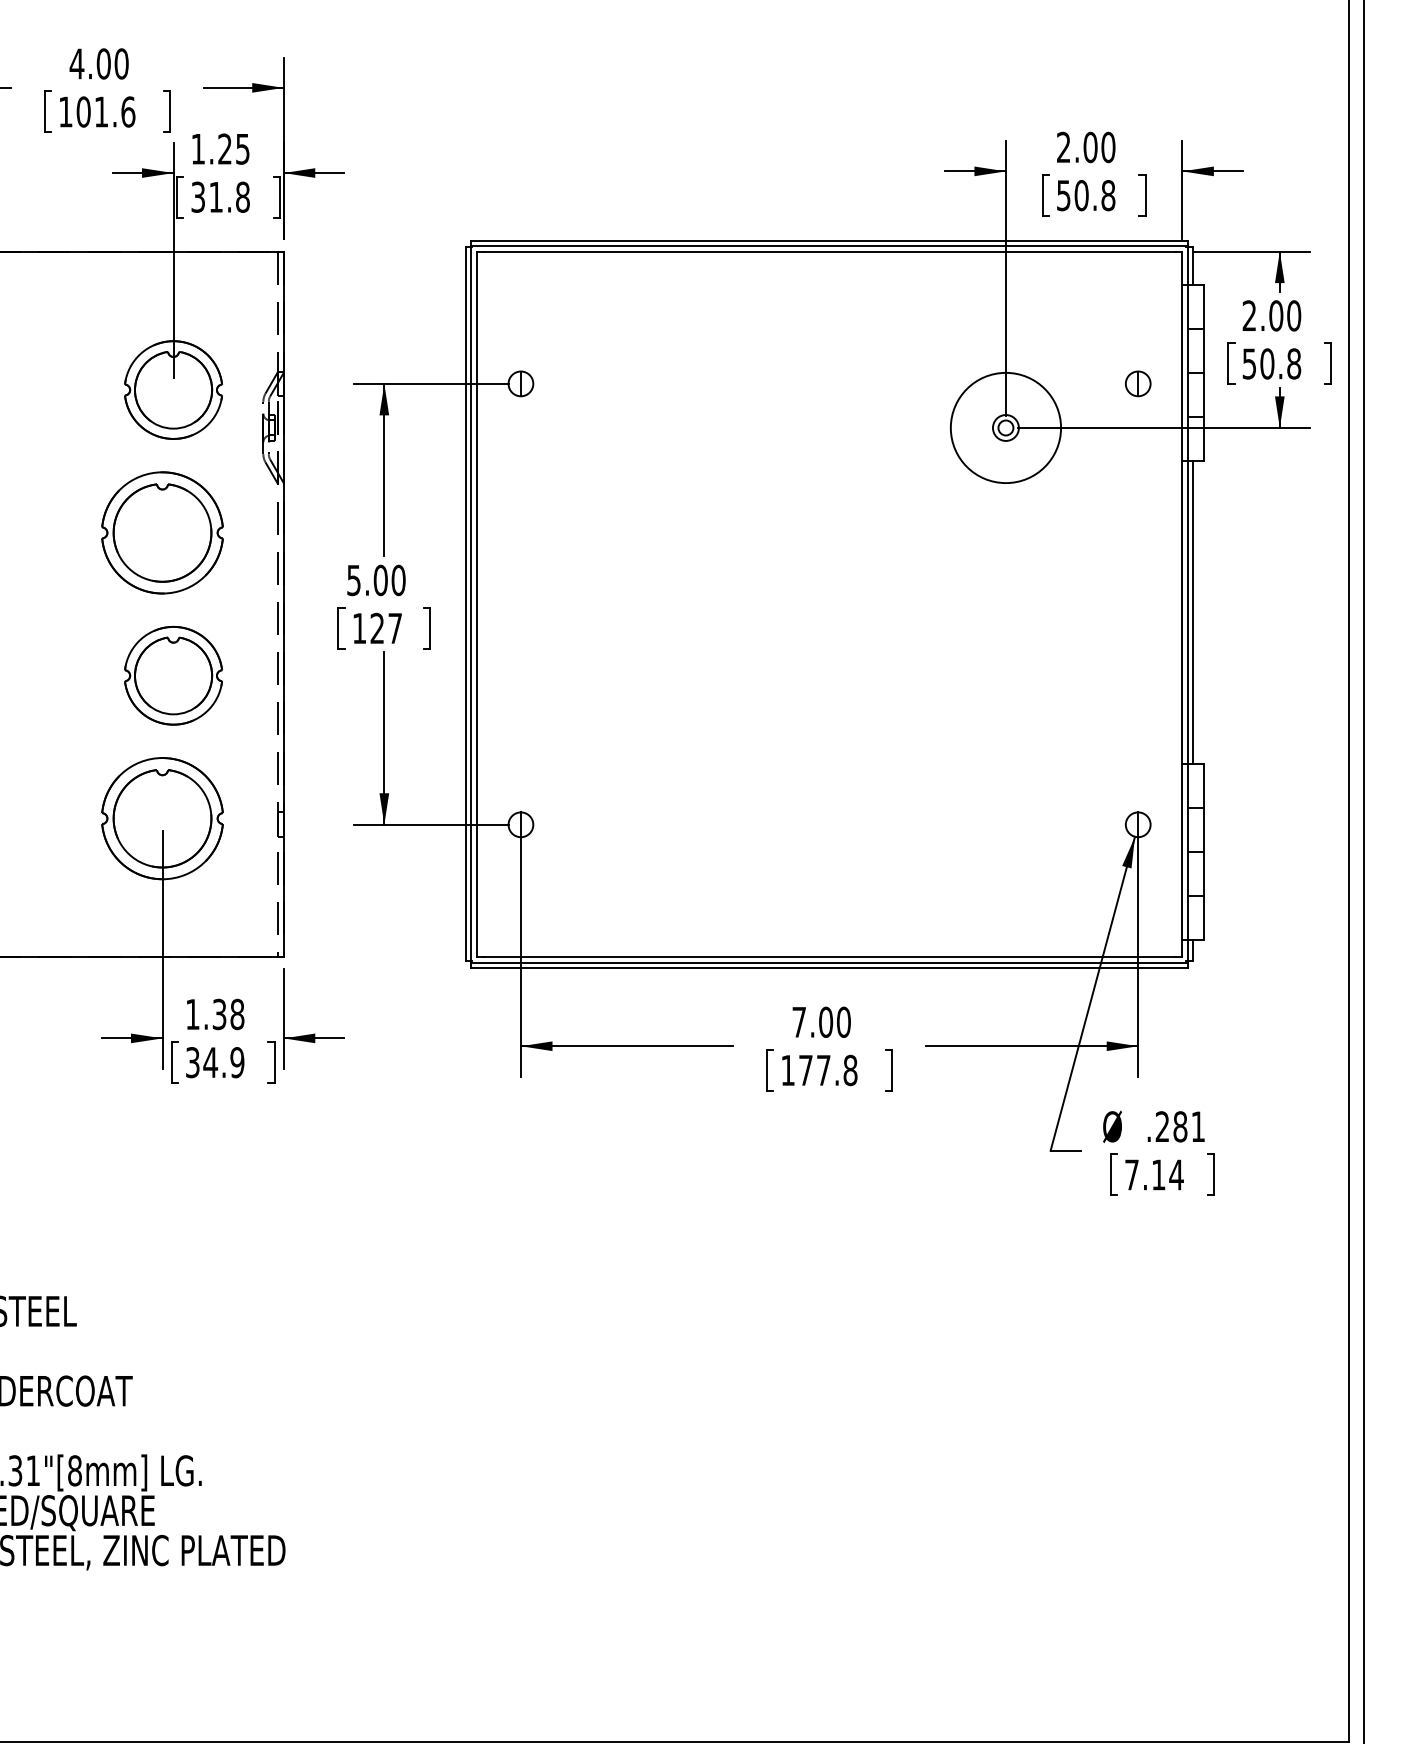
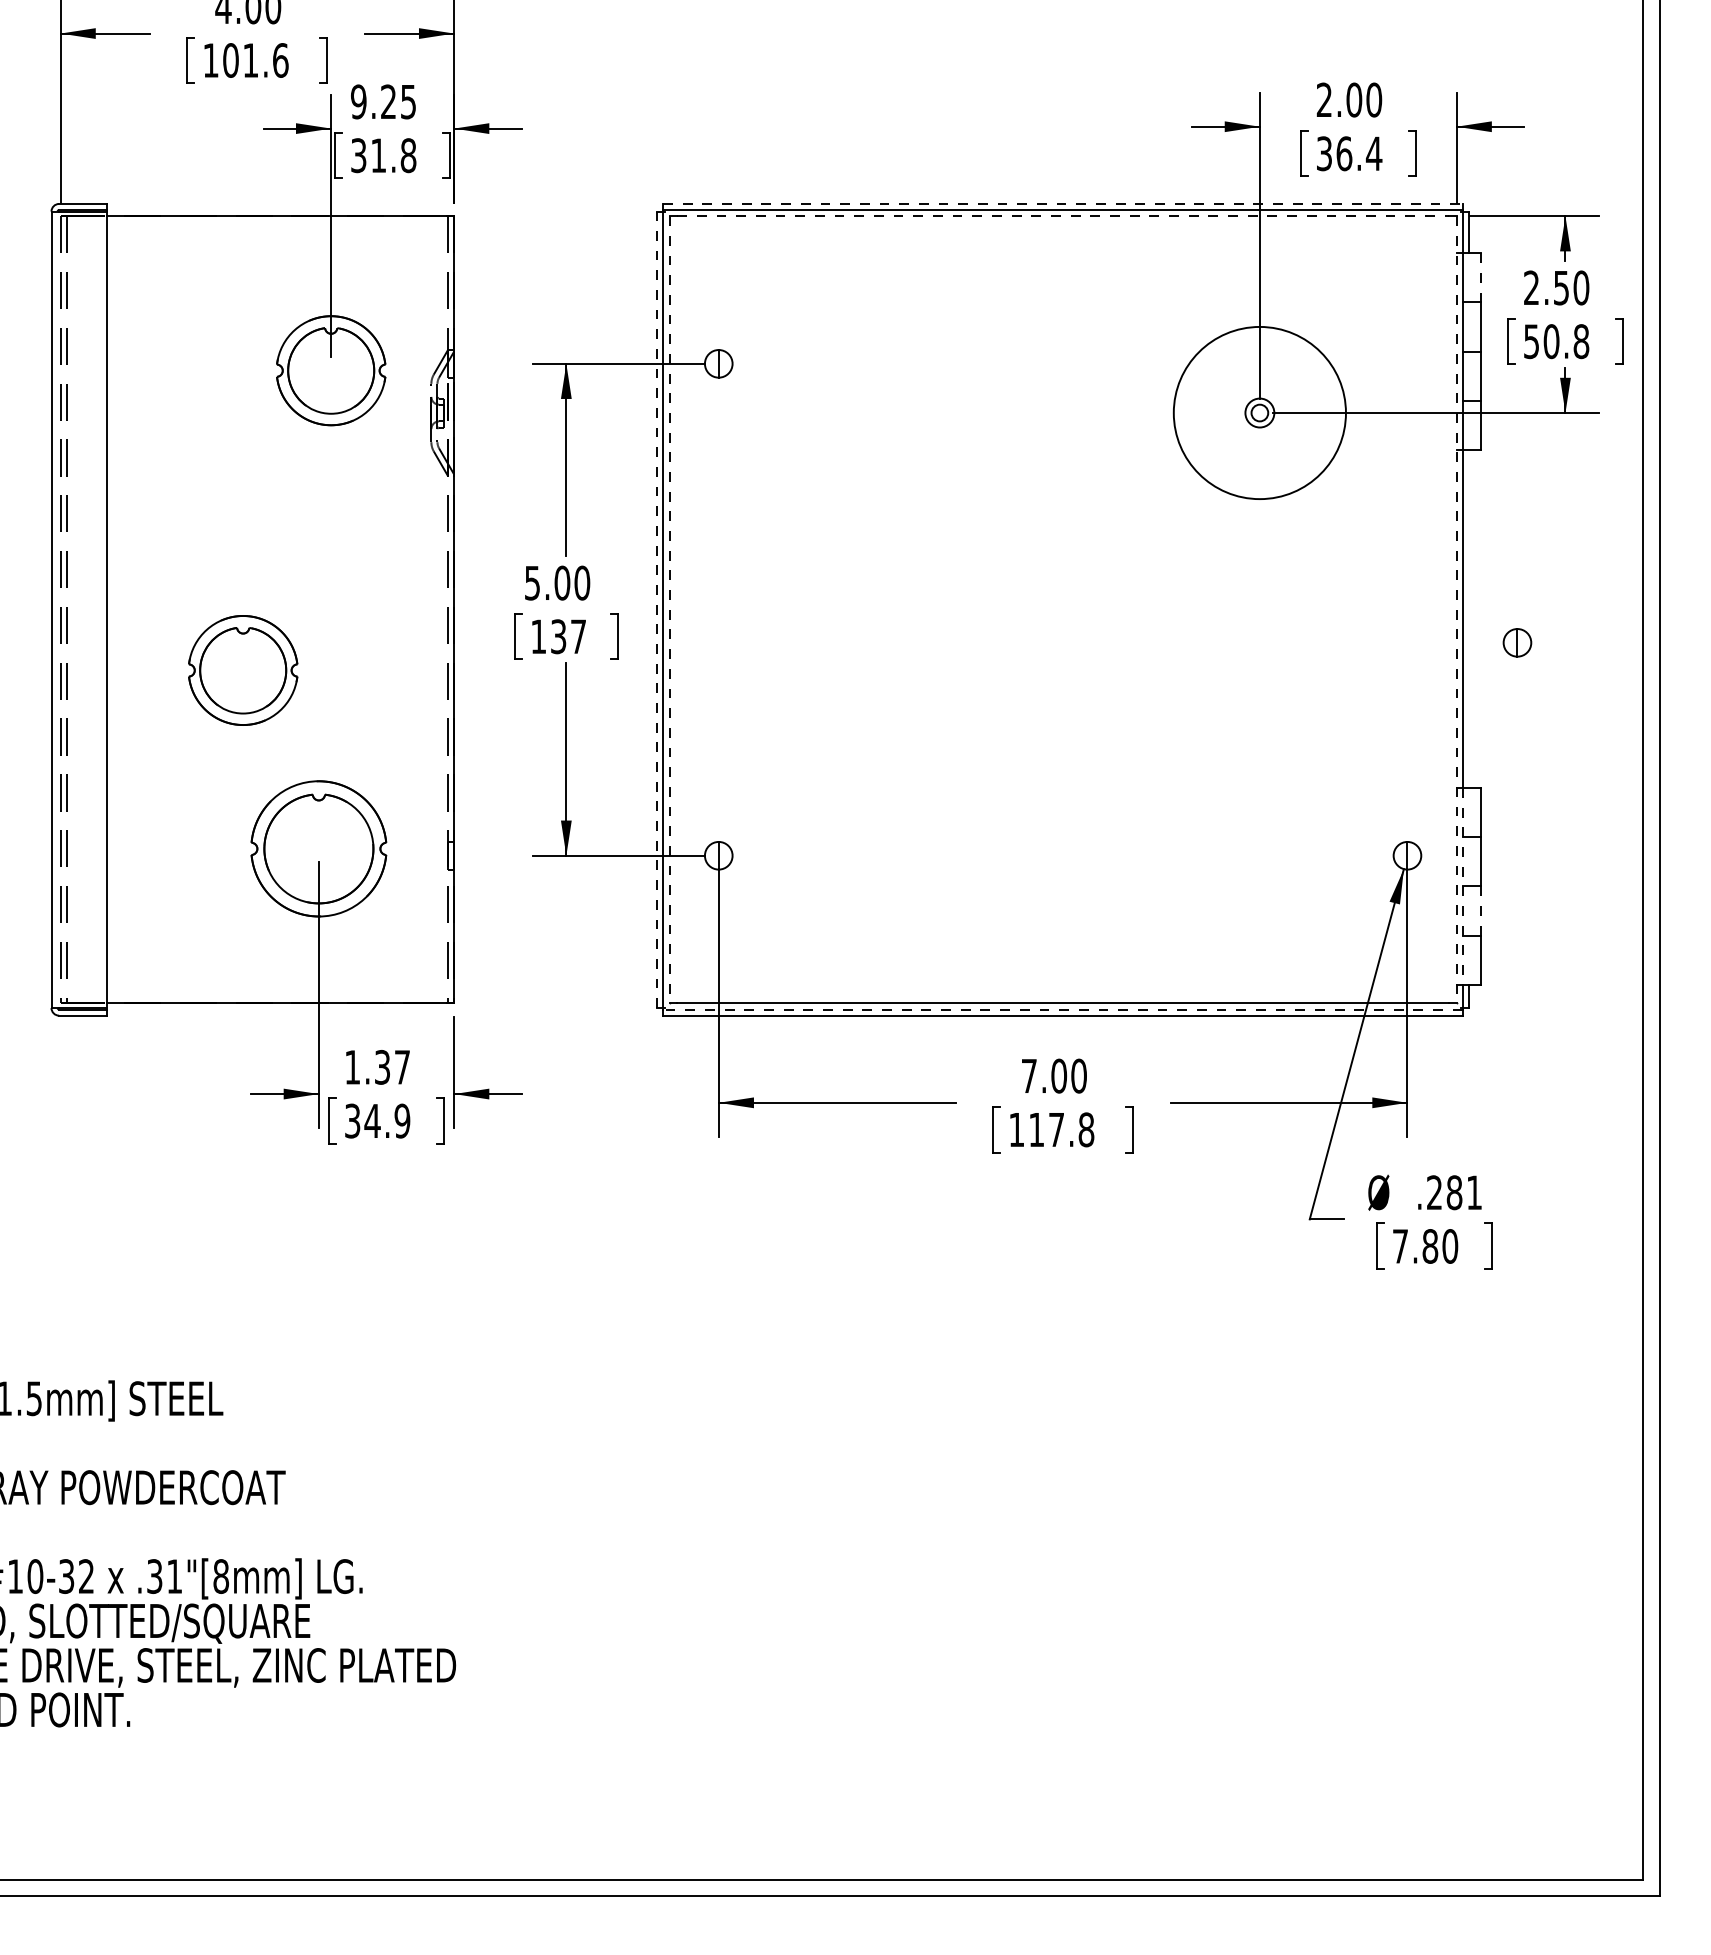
text: (198, 148) -> (358, 101), 1.25 -> 9.25
text: (1086, 195) -> (1349, 153), 50.8 -> 36.4
line: (829, 240) -> (1062, 203), solid -> dashed
line: (829, 251) -> (1063, 216), solid -> dashed
line: (1204, 306) -> (1481, 277), solid -> dashed
text: (1276, 315) -> (1561, 287), 2.00 -> 2.50
part: (1138, 383) -> (1517, 642), moved
circle: (1005, 427) -> (1259, 412), size x1.4
part: (162, 532) -> (318, 529), removed
line: (465, 604) -> (656, 609), solid -> dashed
line: (476, 604) -> (669, 609), solid -> dashed
line: (1182, 604) -> (1456, 609), solid -> dashed
line: (1192, 612) -> (1468, 618), removed
text: (377, 628) -> (558, 636), 127 -> 137
part: (173, 675) -> (243, 670), moved
line: (1187, 852) -> (1462, 886), solid -> dashed
line: (1204, 873) -> (1481, 910), solid -> dashed
line: (829, 962) -> (1062, 1009), solid -> dashed
text: (237, 1013) -> (402, 1066), 1.38 -> 1.37
text: (805, 1070) -> (1036, 1129), 177.8 -> 117.8
text: (1167, 1175) -> (1440, 1246), 7.14 -> 7.80

